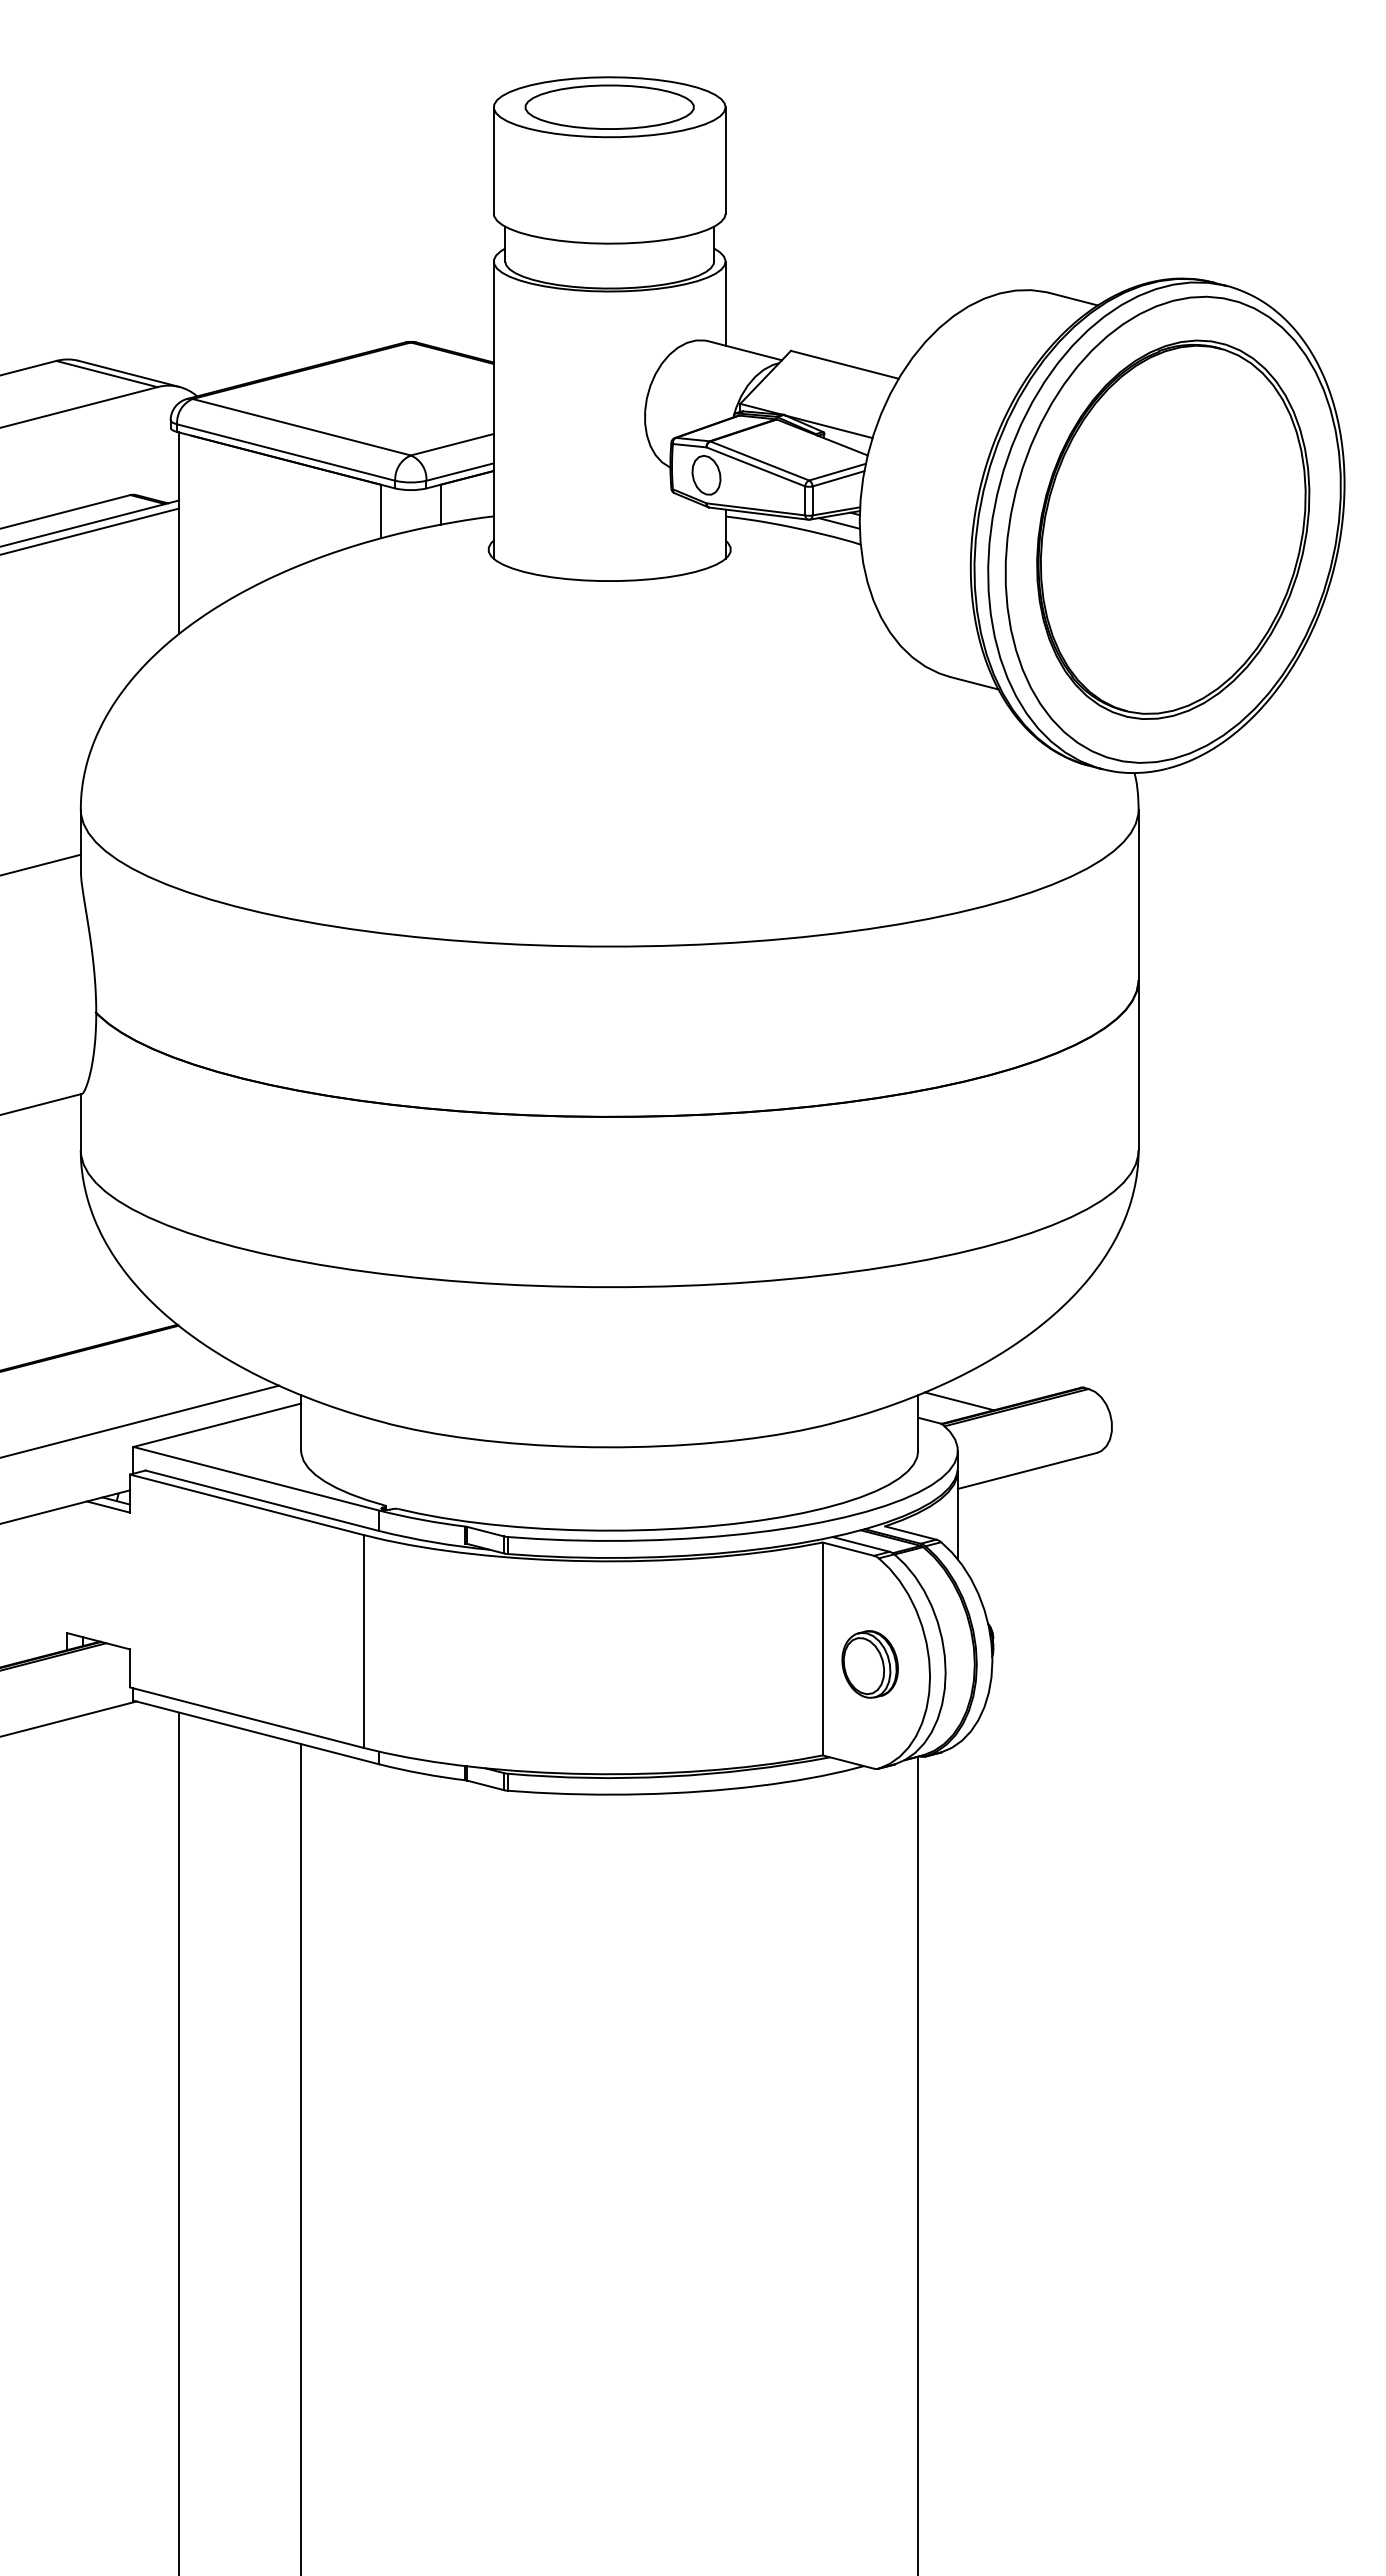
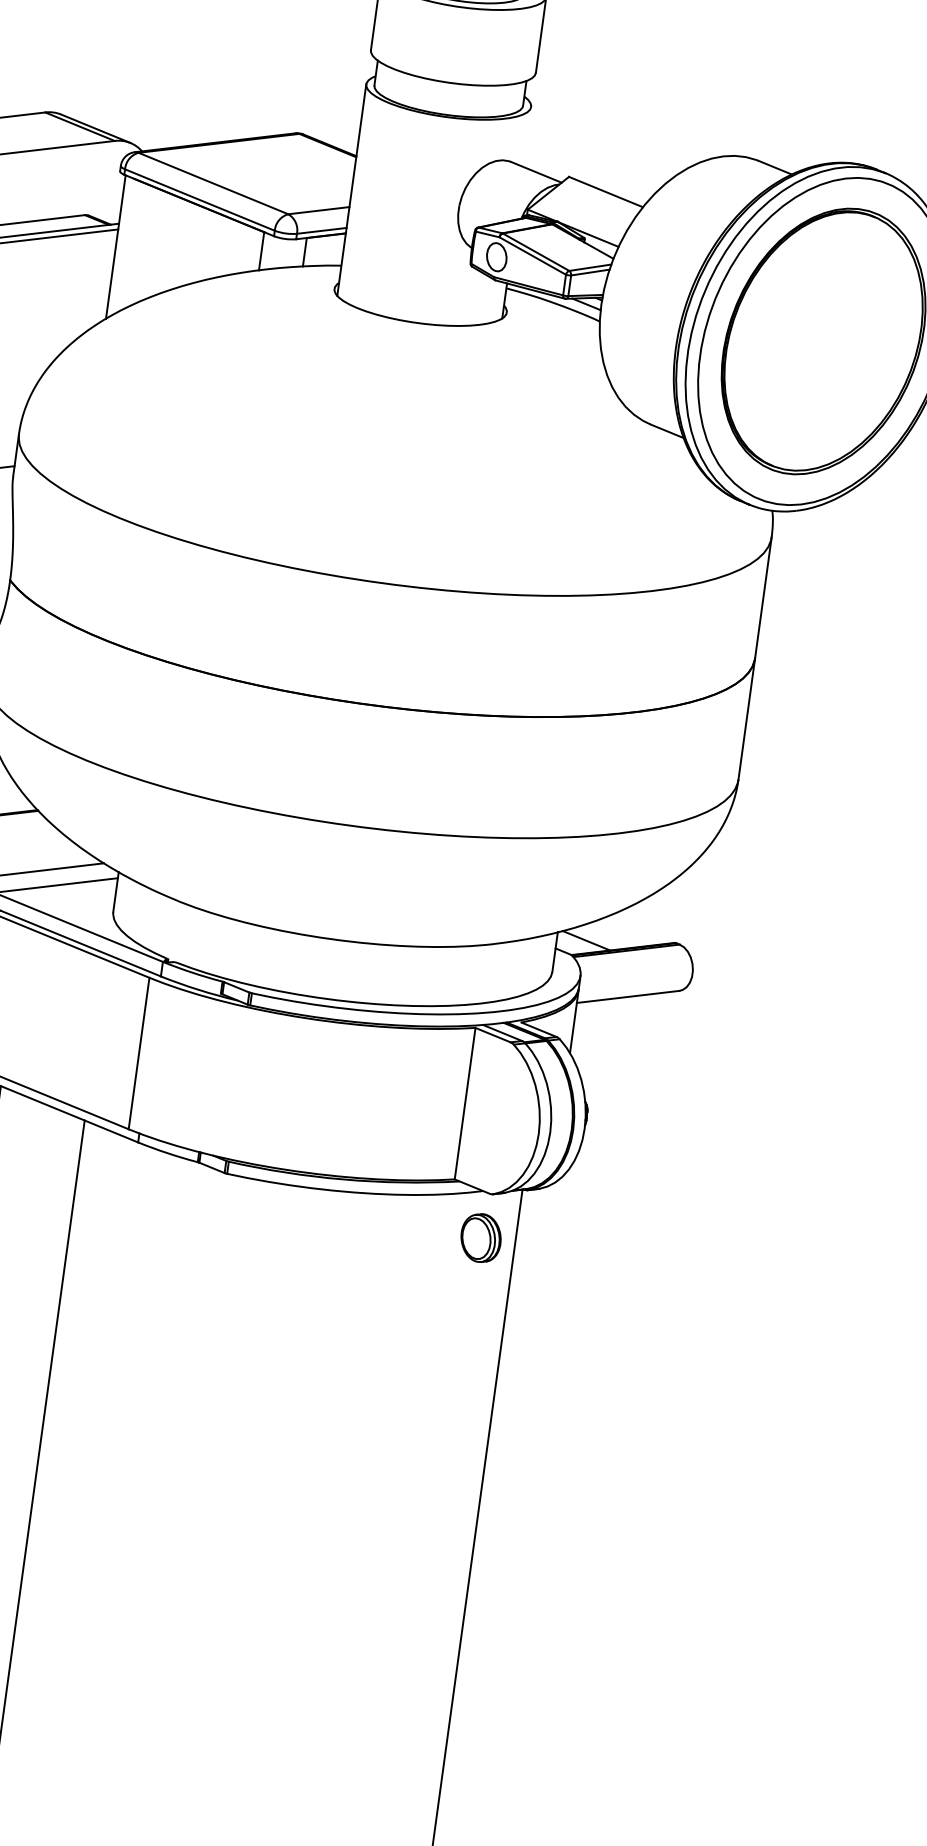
line: (725, 303) -> (527, 136), removed
part: (869, 1664) -> (480, 1238), moved

